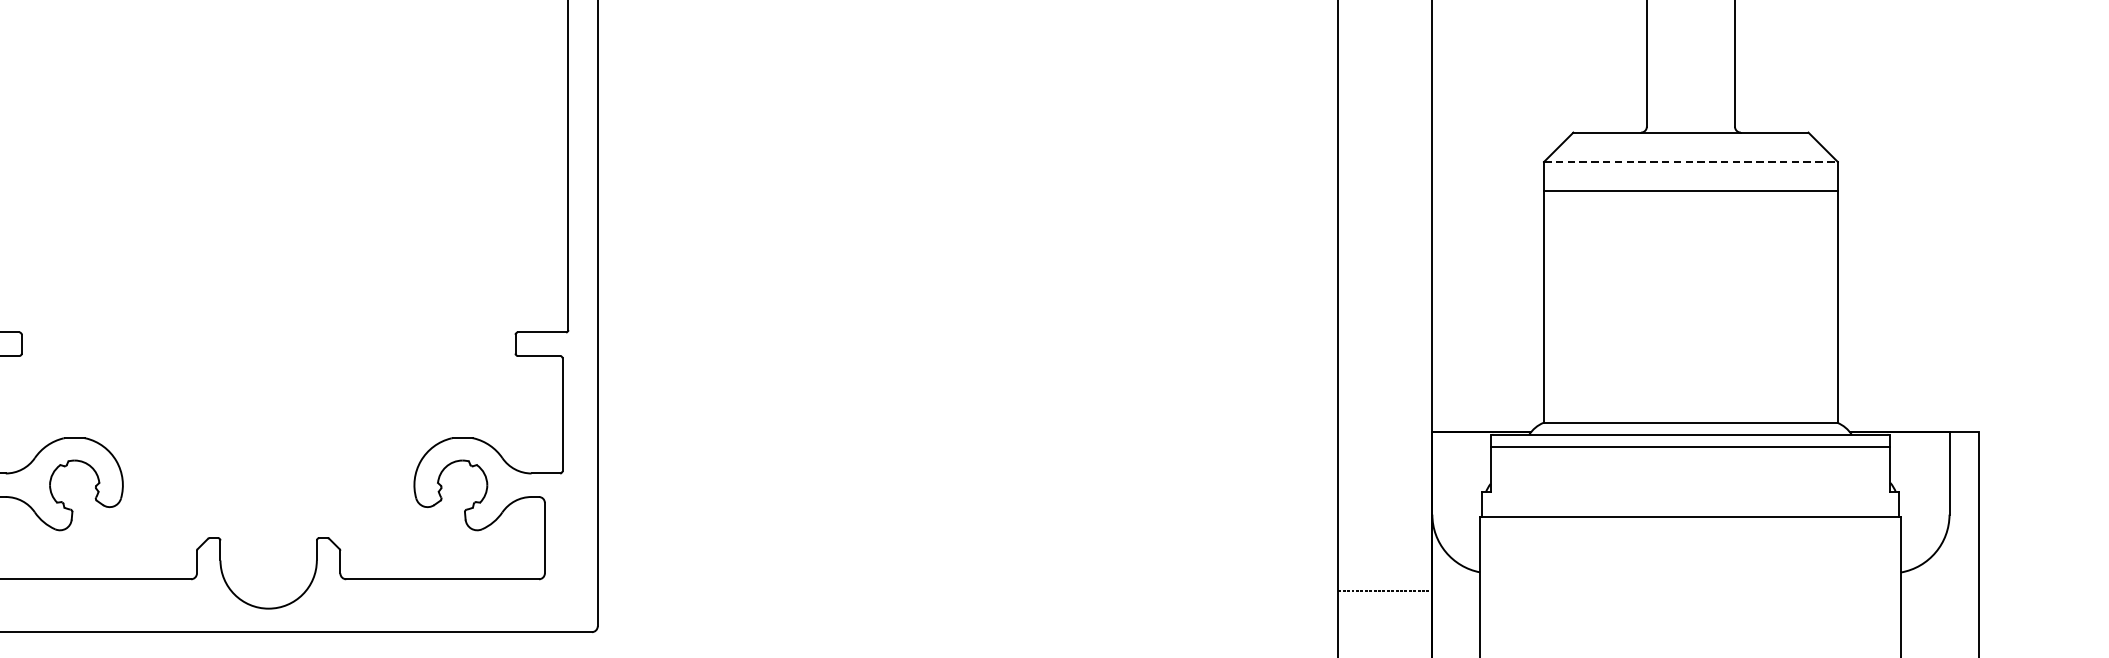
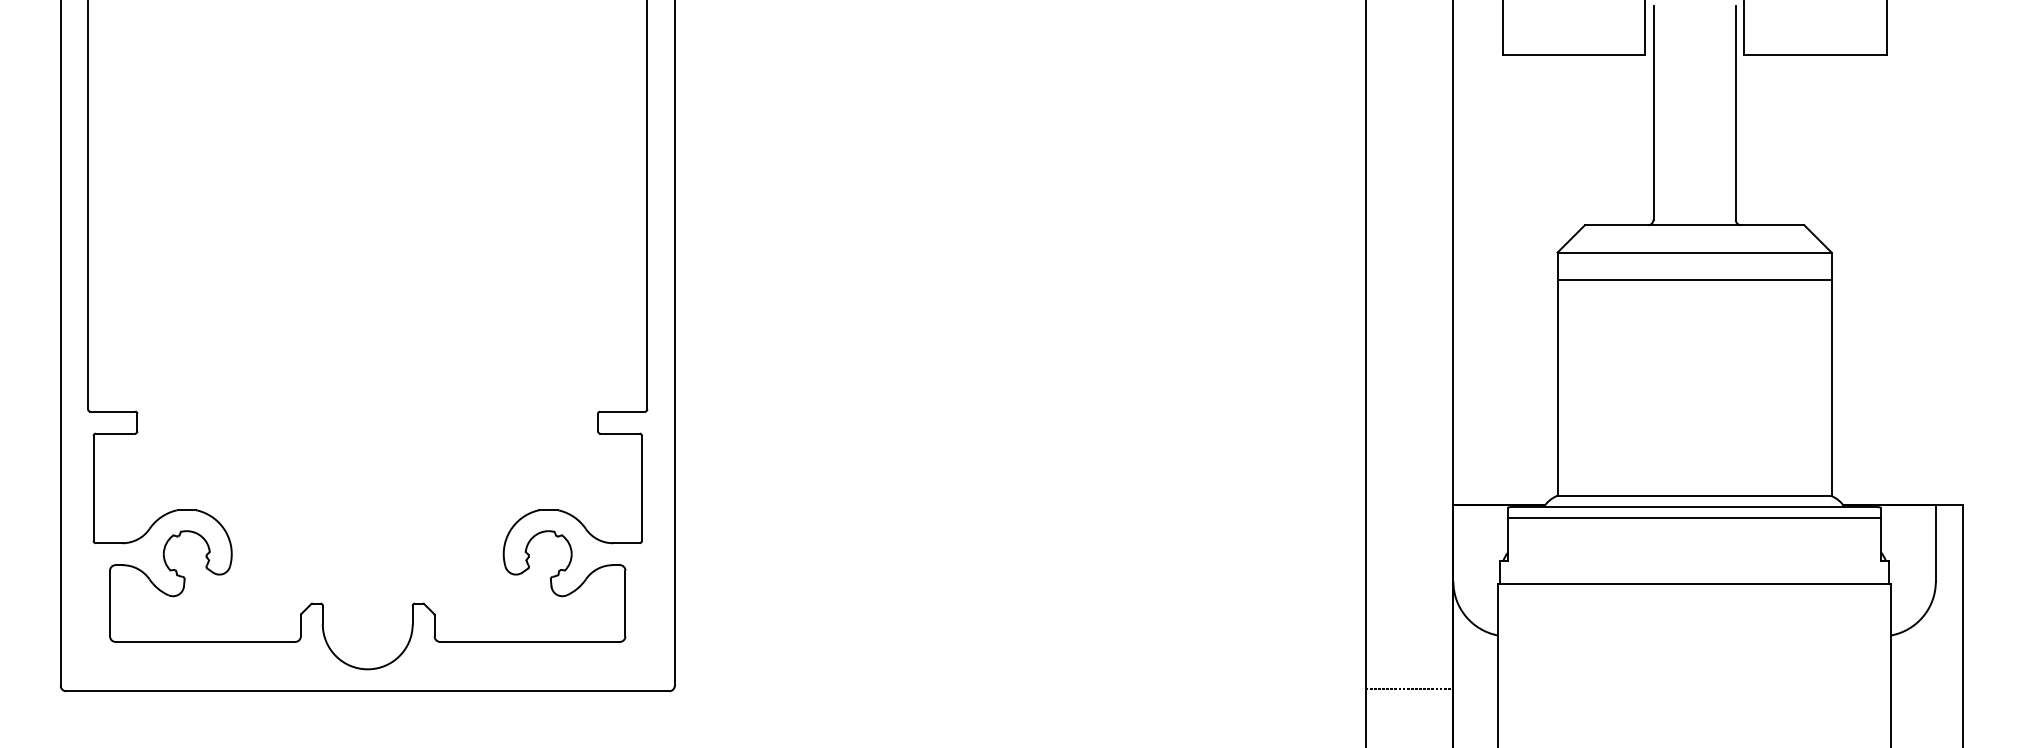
line: (1691, 161) -> (1695, 252), dashed -> solid
line: (1385, 591) -> (1409, 689), moved

